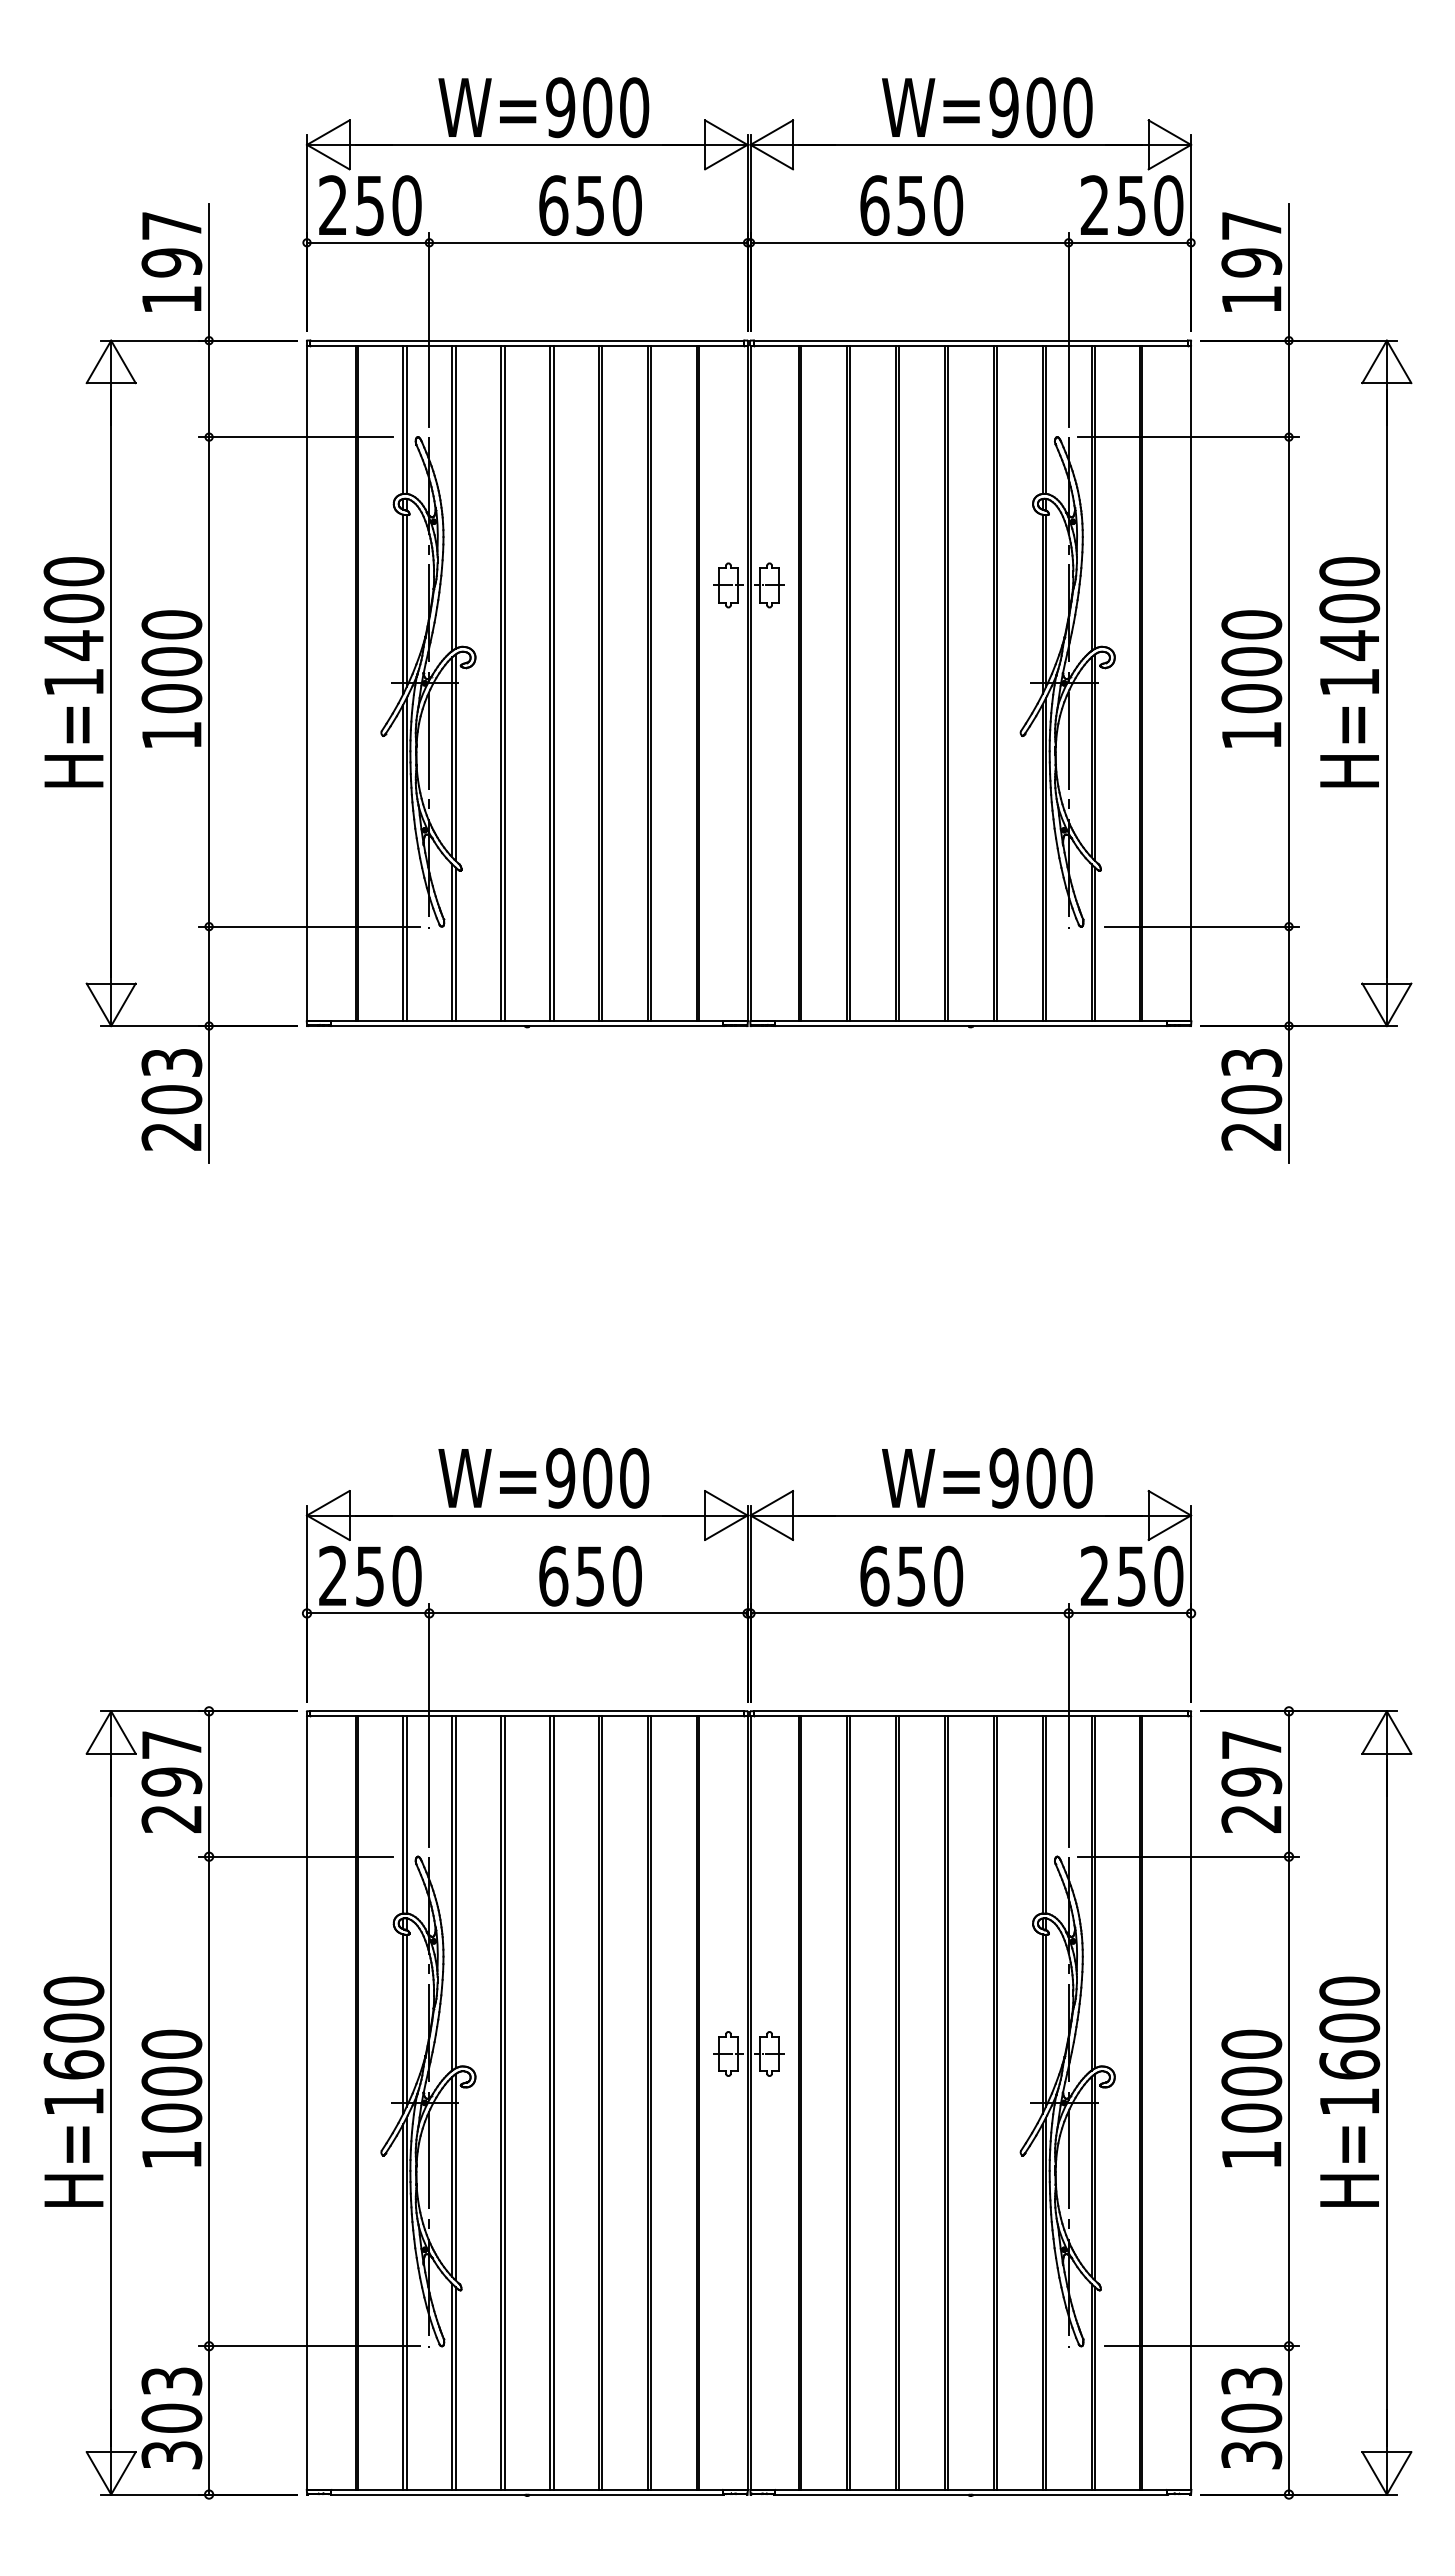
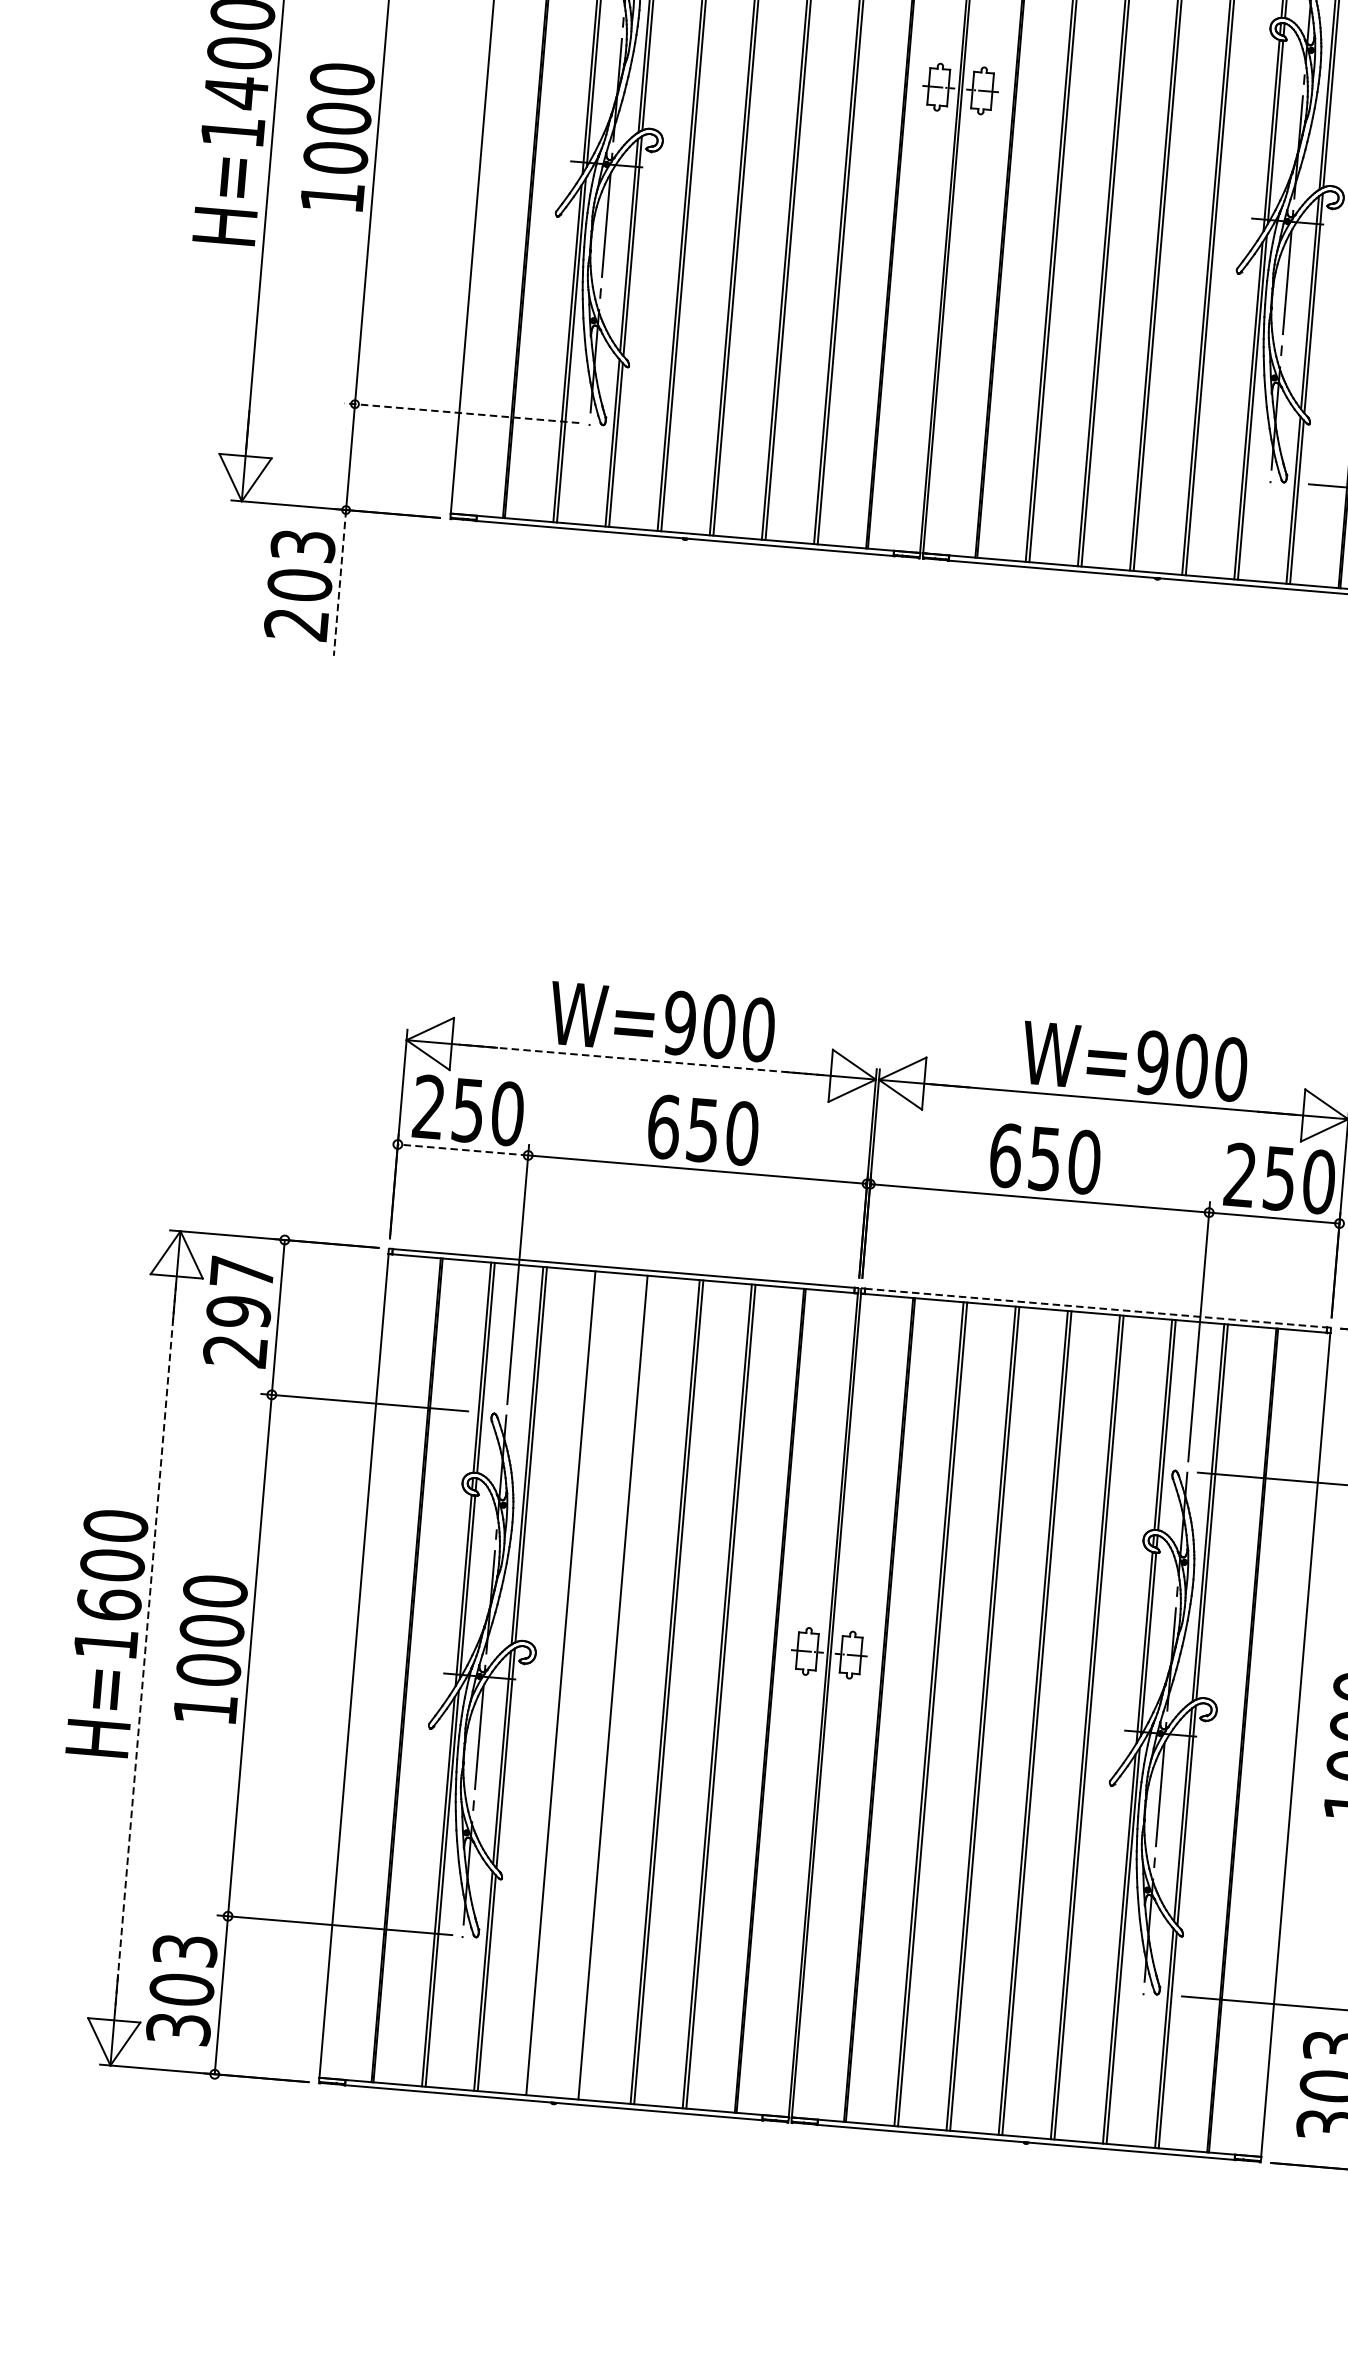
line: (308, 926) -> (460, 412), solid -> dashed
line: (209, 1094) -> (340, 583), solid -> dashed
line: (526, 1515) -> (640, 1059), solid -> dashed
line: (367, 1613) -> (462, 1149), solid -> dashed
line: (970, 1711) -> (1095, 1308), solid -> dashed
line: (111, 2102) -> (145, 1647), solid -> dashed
line: (504, 2102) -> (564, 1683), removed
line: (553, 2102) -> (616, 1687), removed

